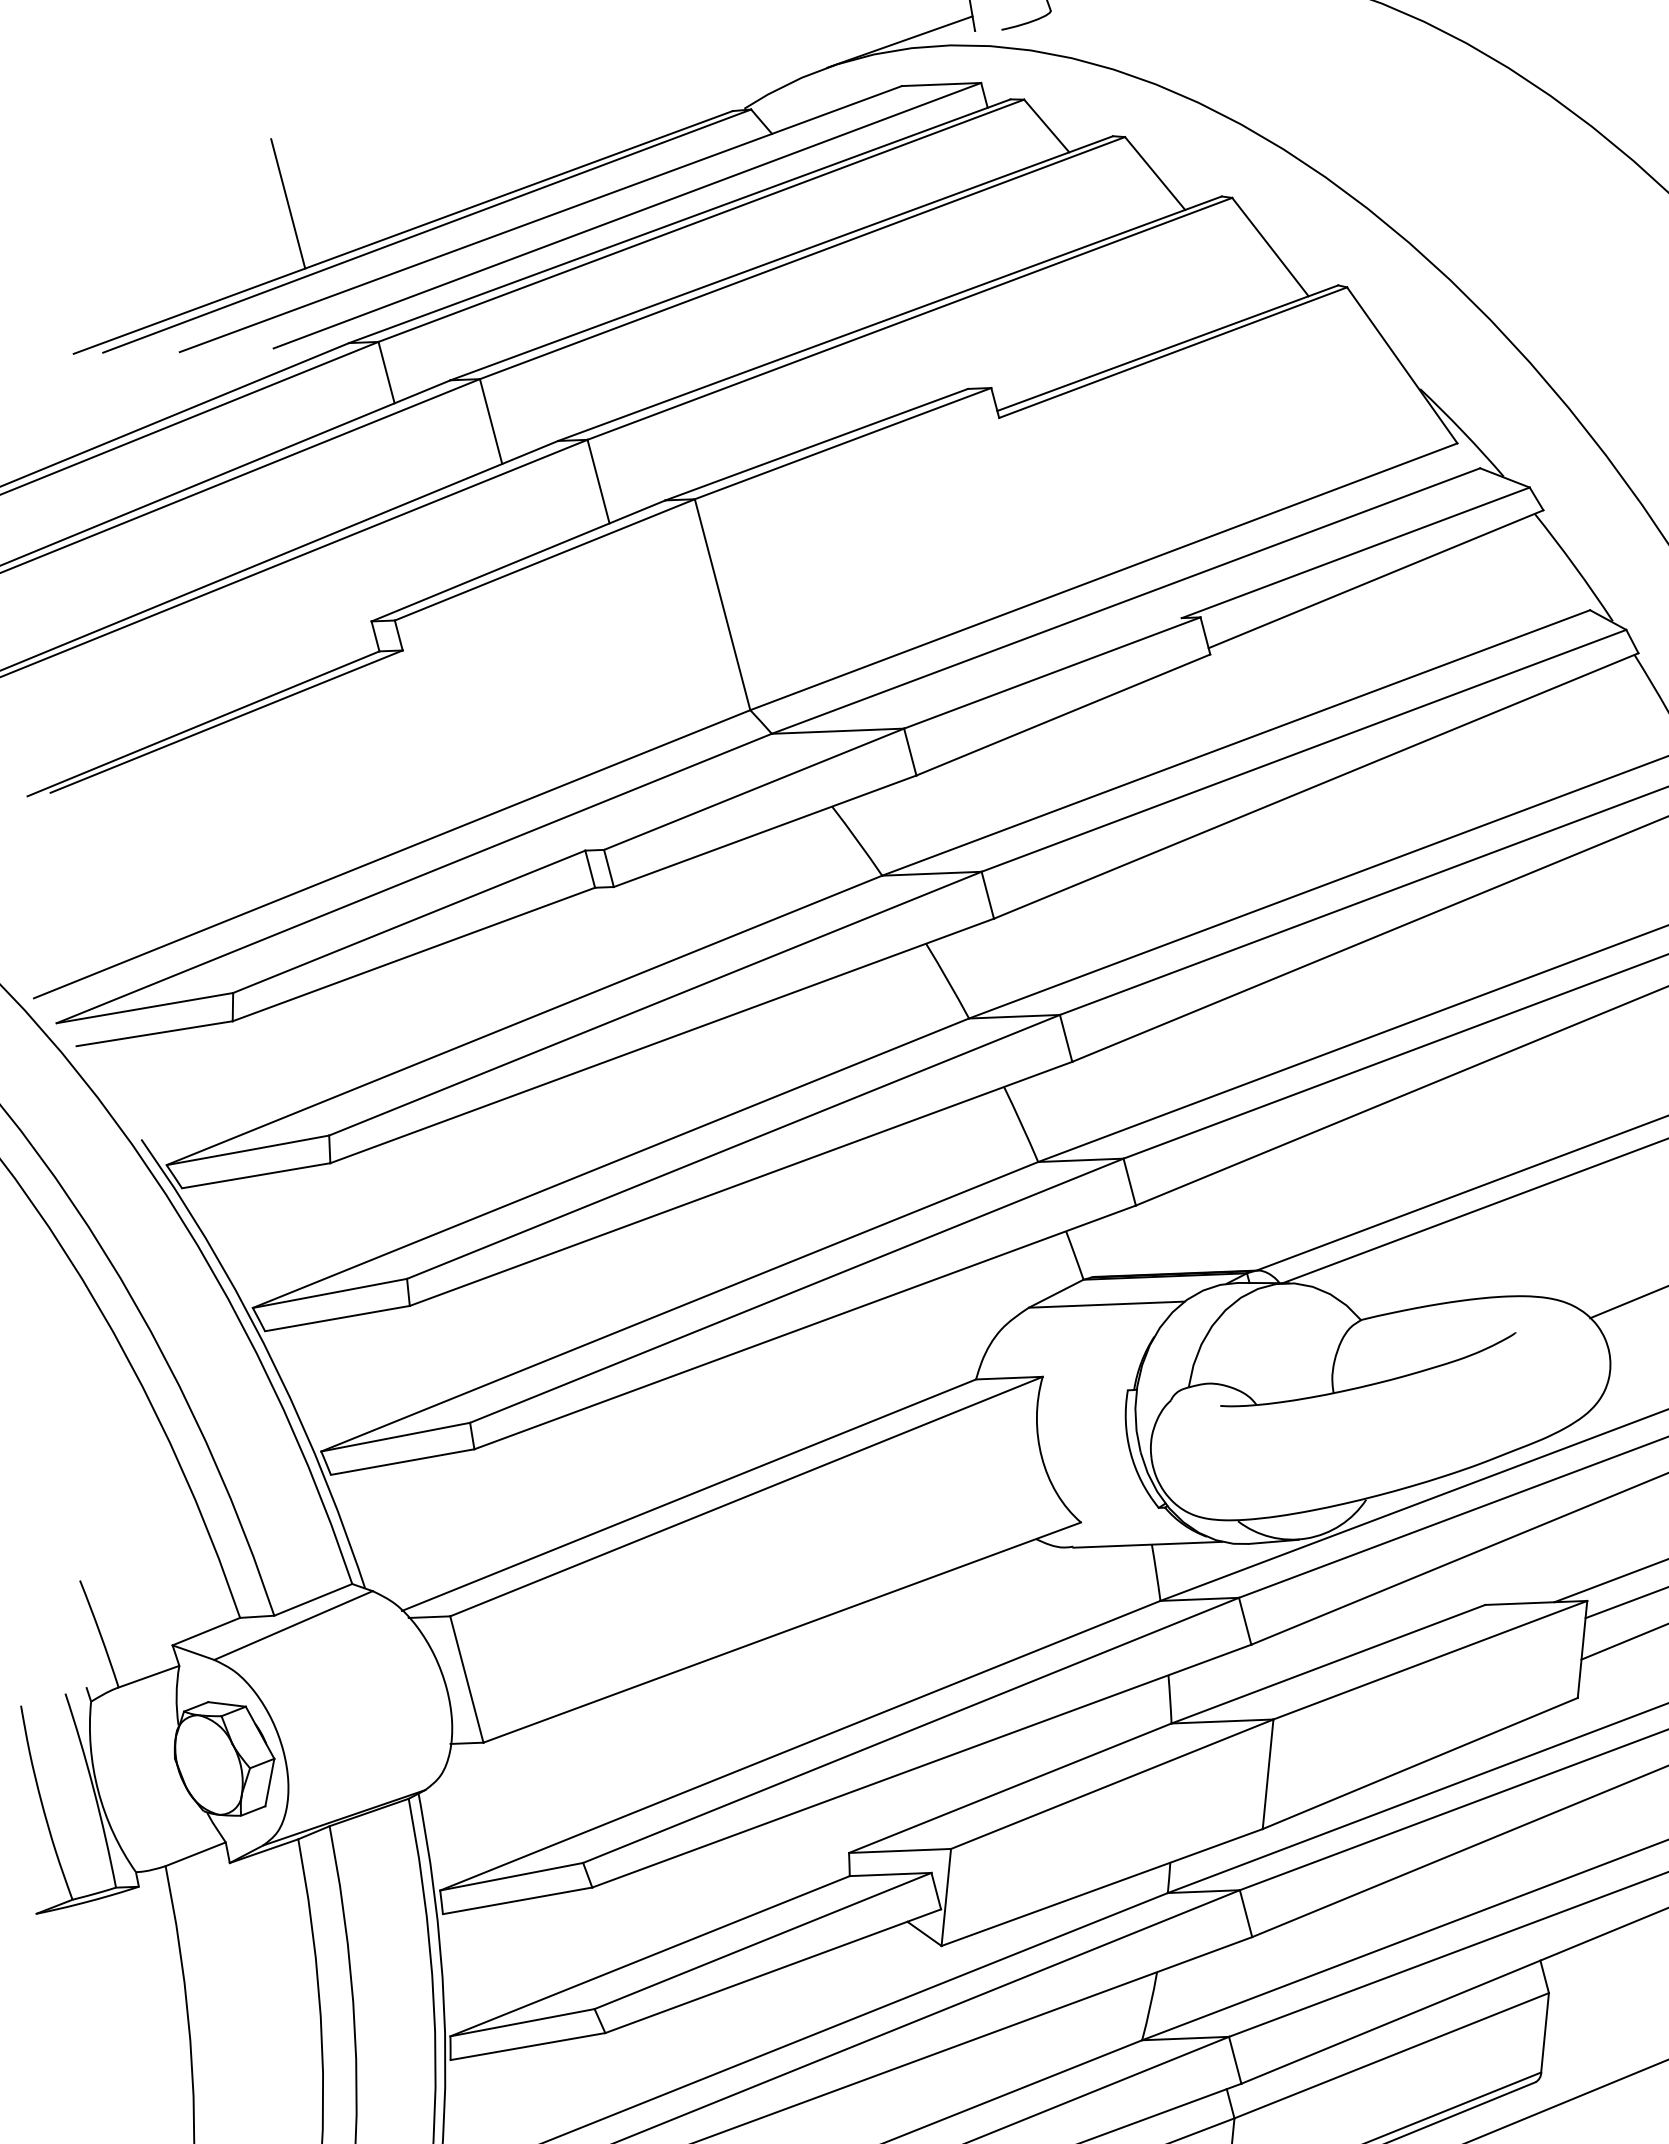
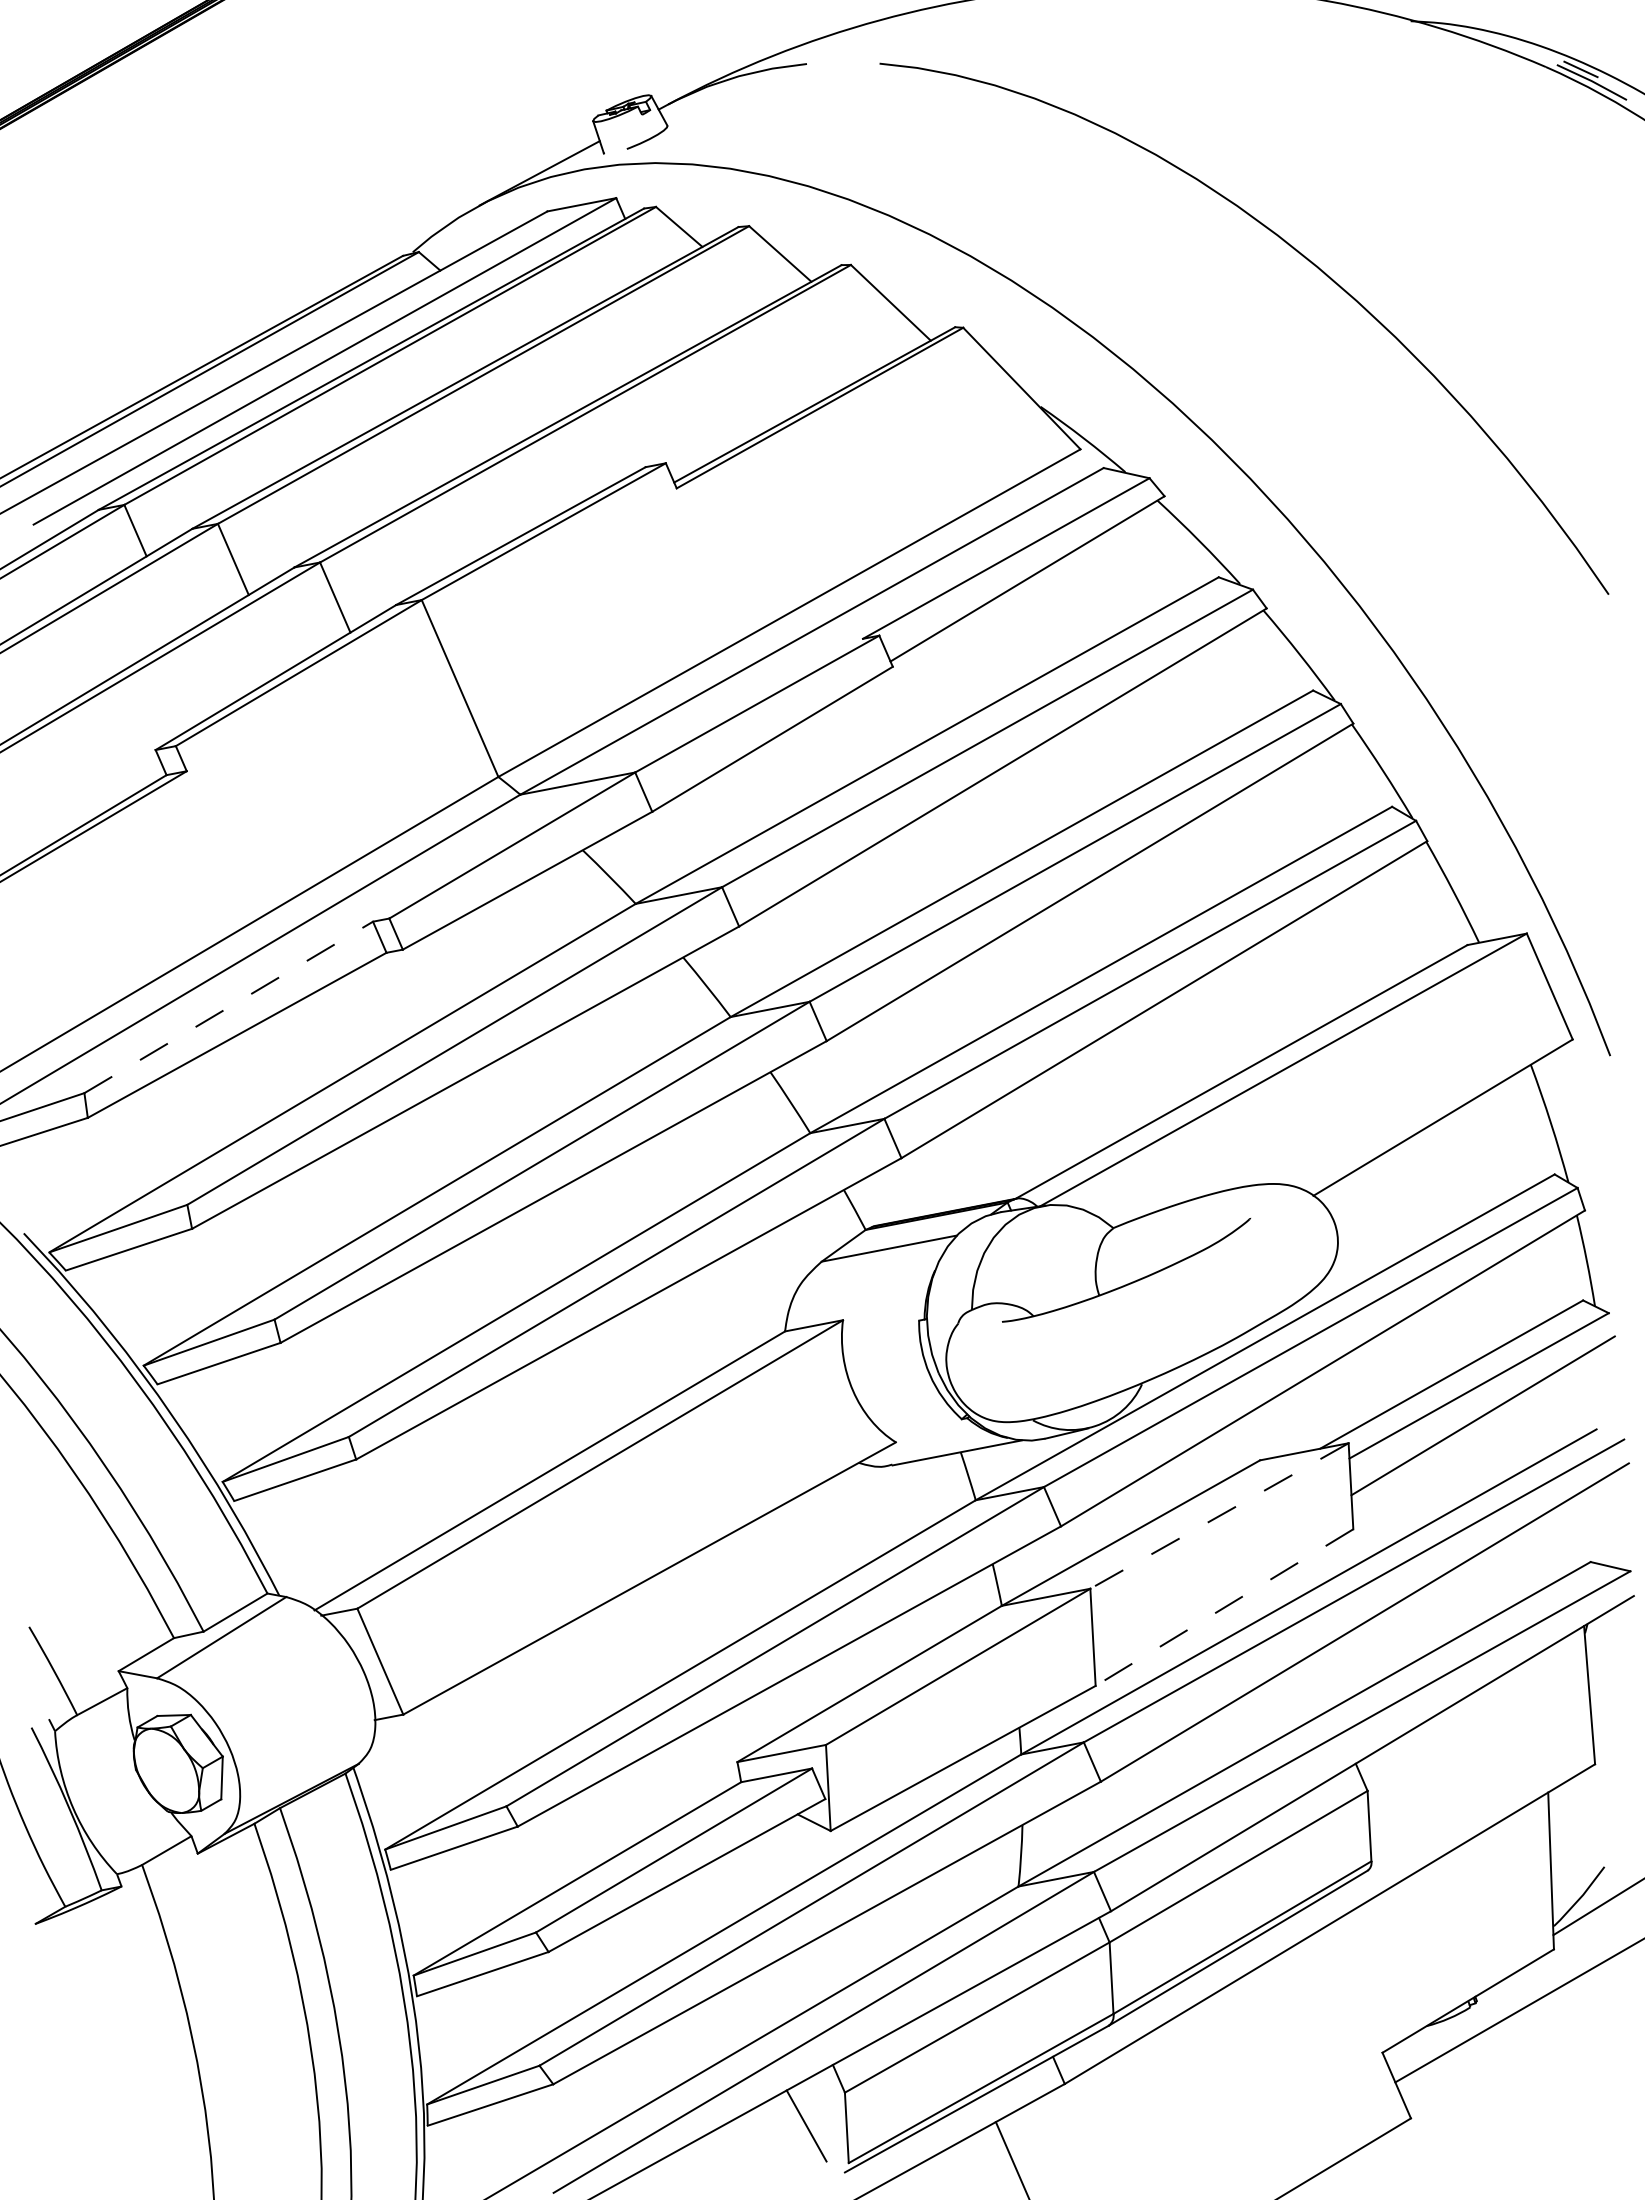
line: (287, 203) -> (26, 396), removed
line: (408, 921) -> (228, 1007), solid -> dashed
line: (1430, 1660) -> (1219, 1516), solid -> dashed
line: (1420, 1763) -> (1224, 1607), solid -> dashed

